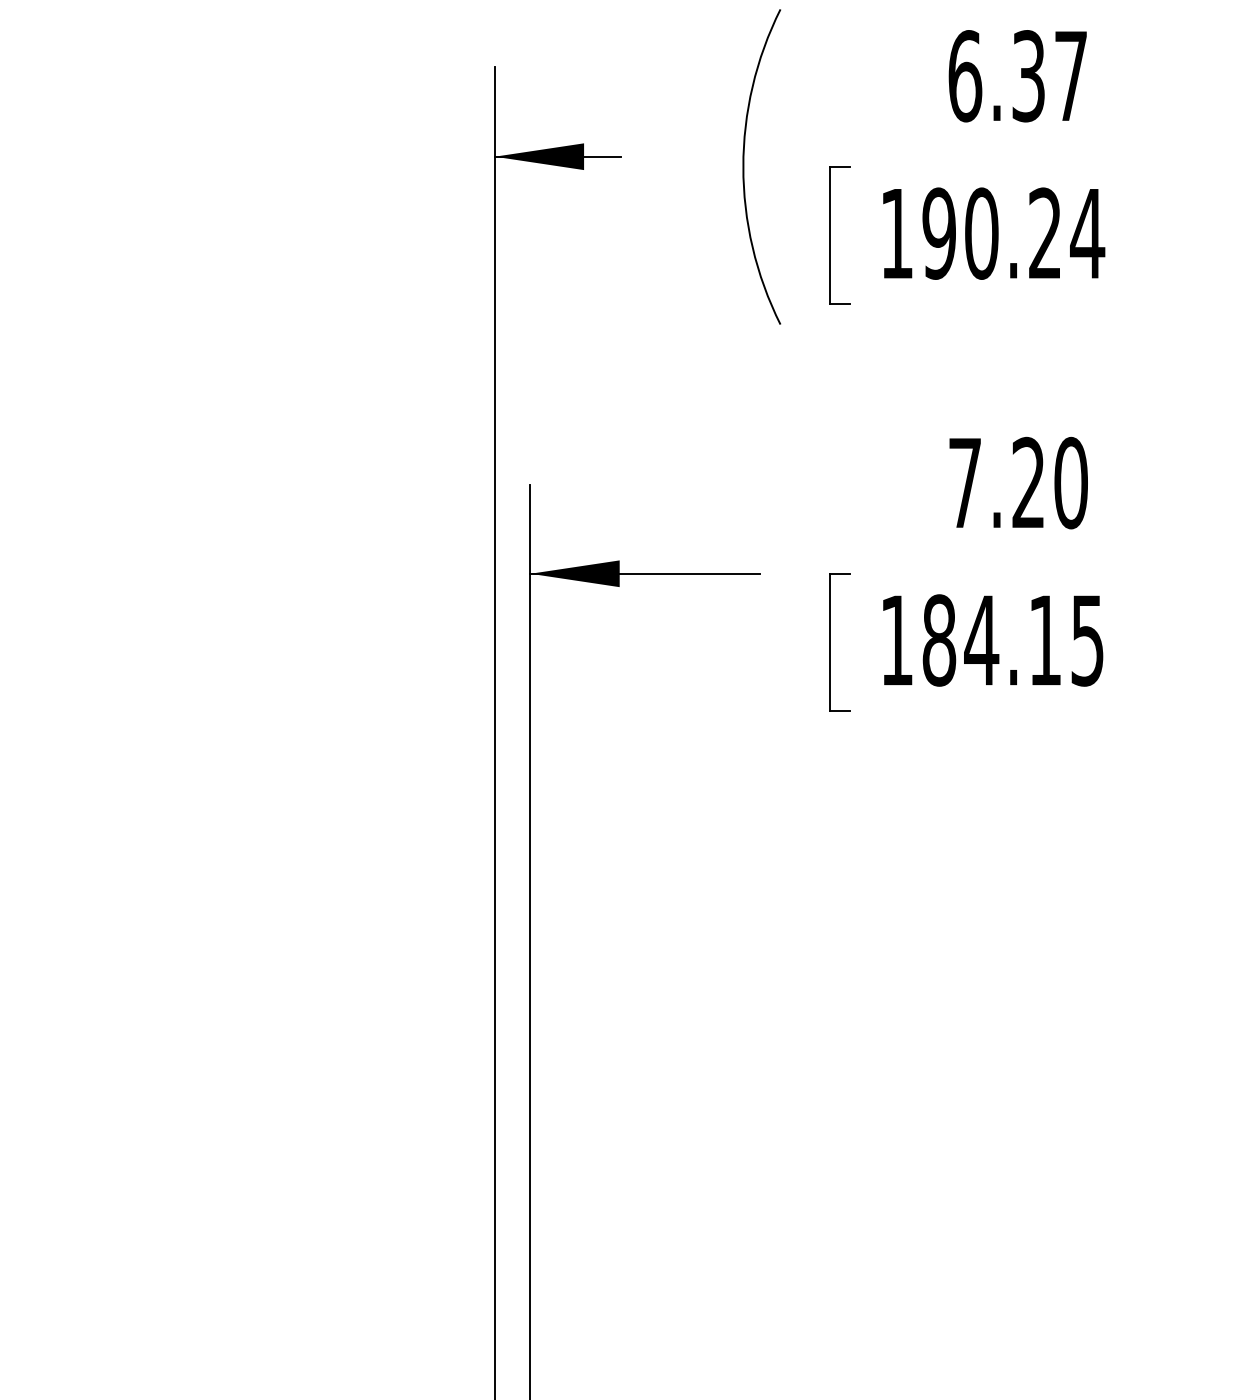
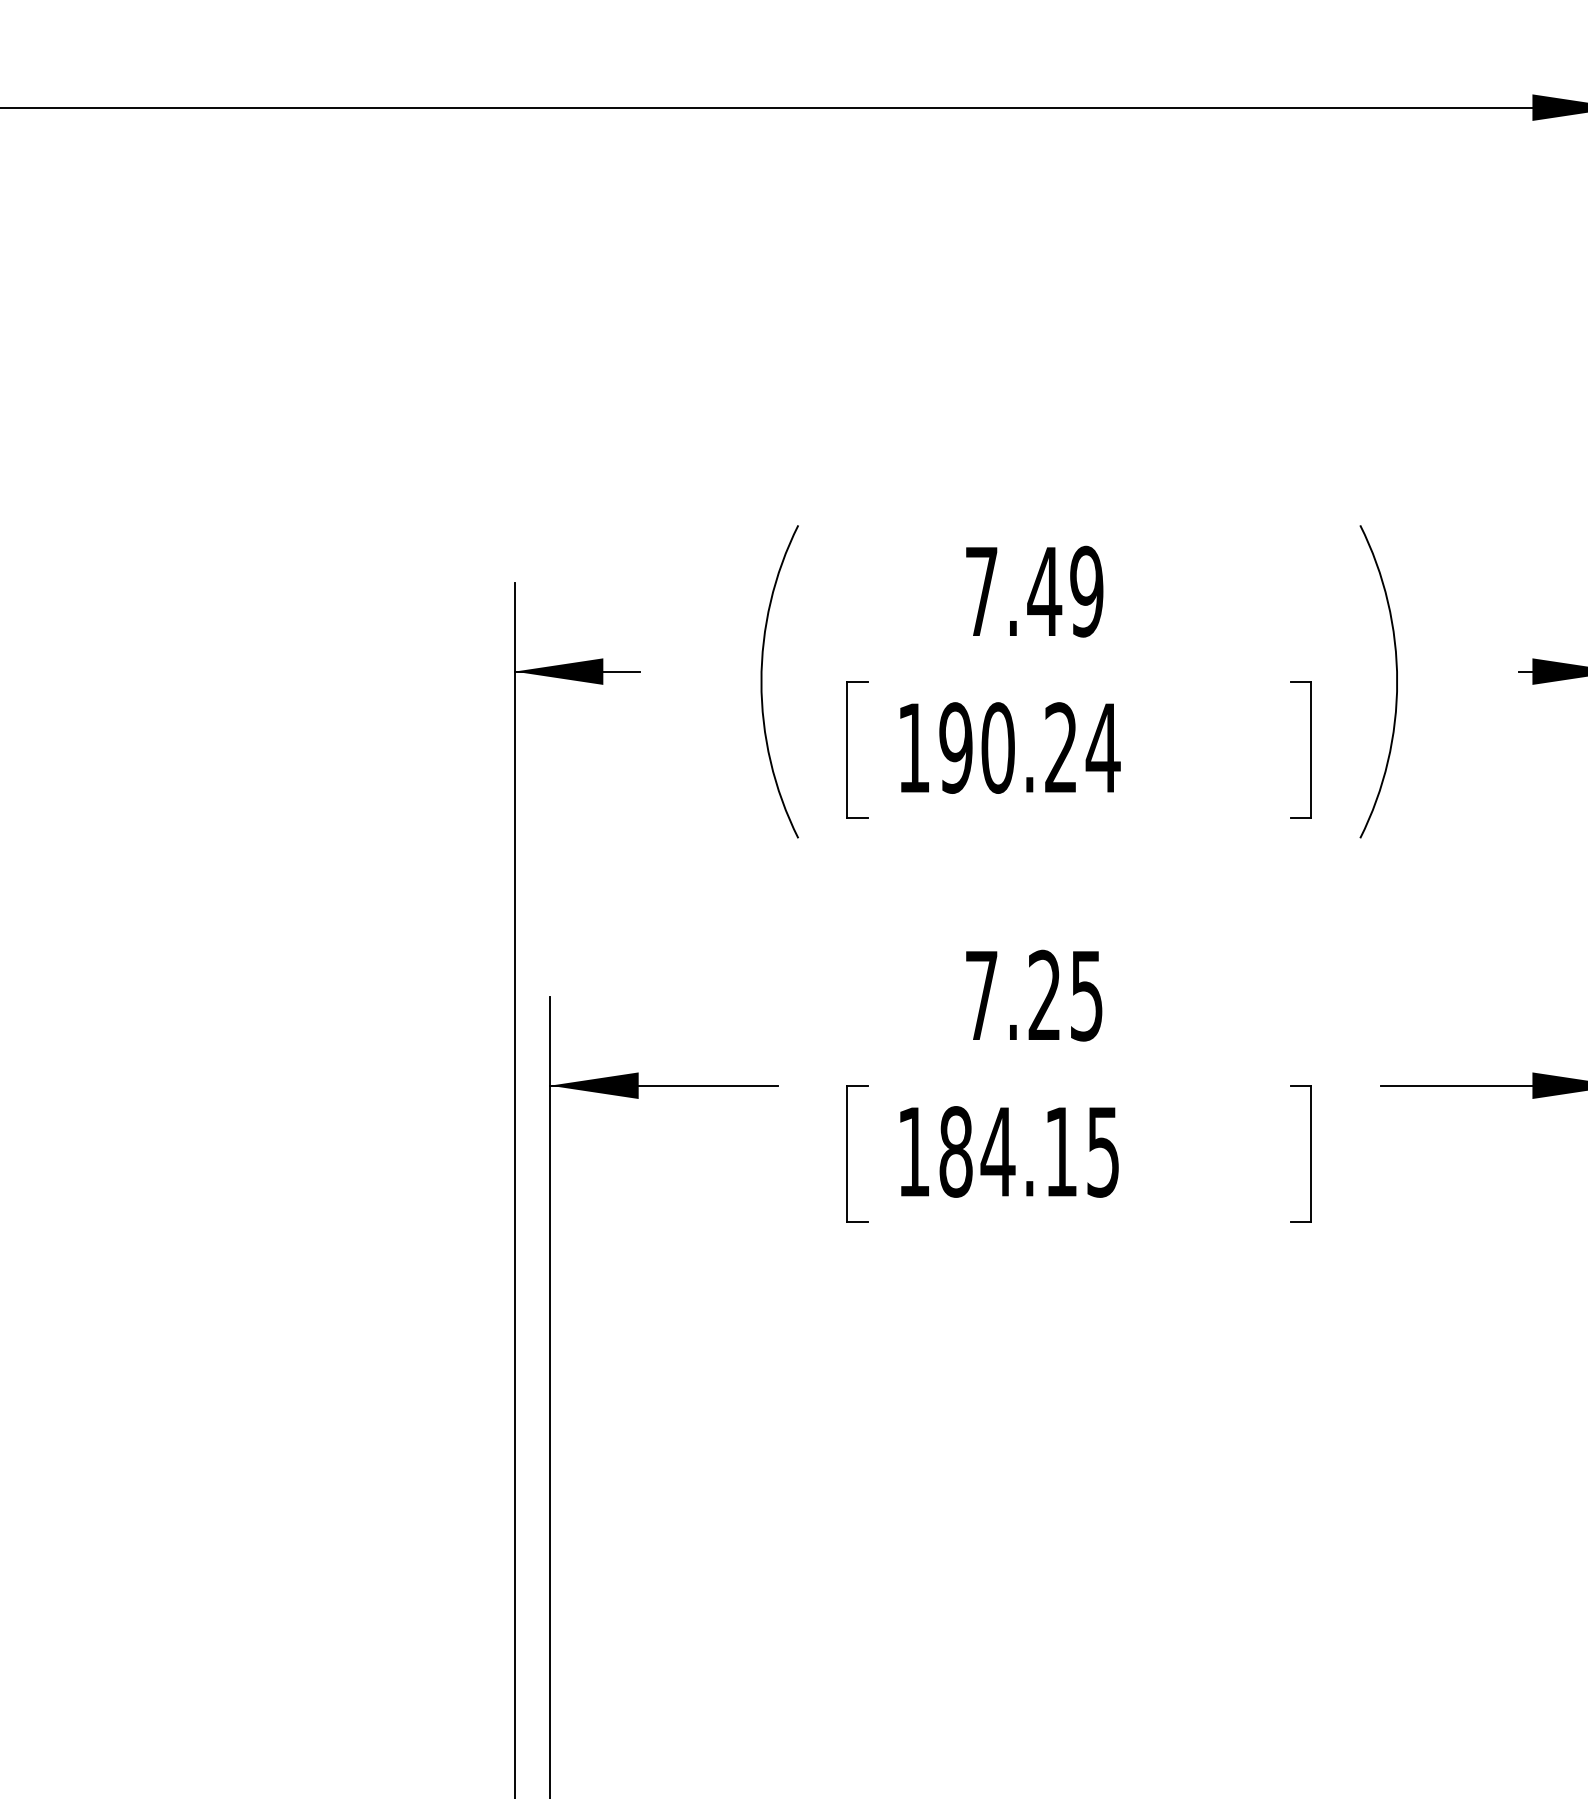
text: (1018, 76) -> (1034, 591), 6.37 -> 7.49
text: (1070, 482) -> (1086, 995), 7.20 -> 7.25

